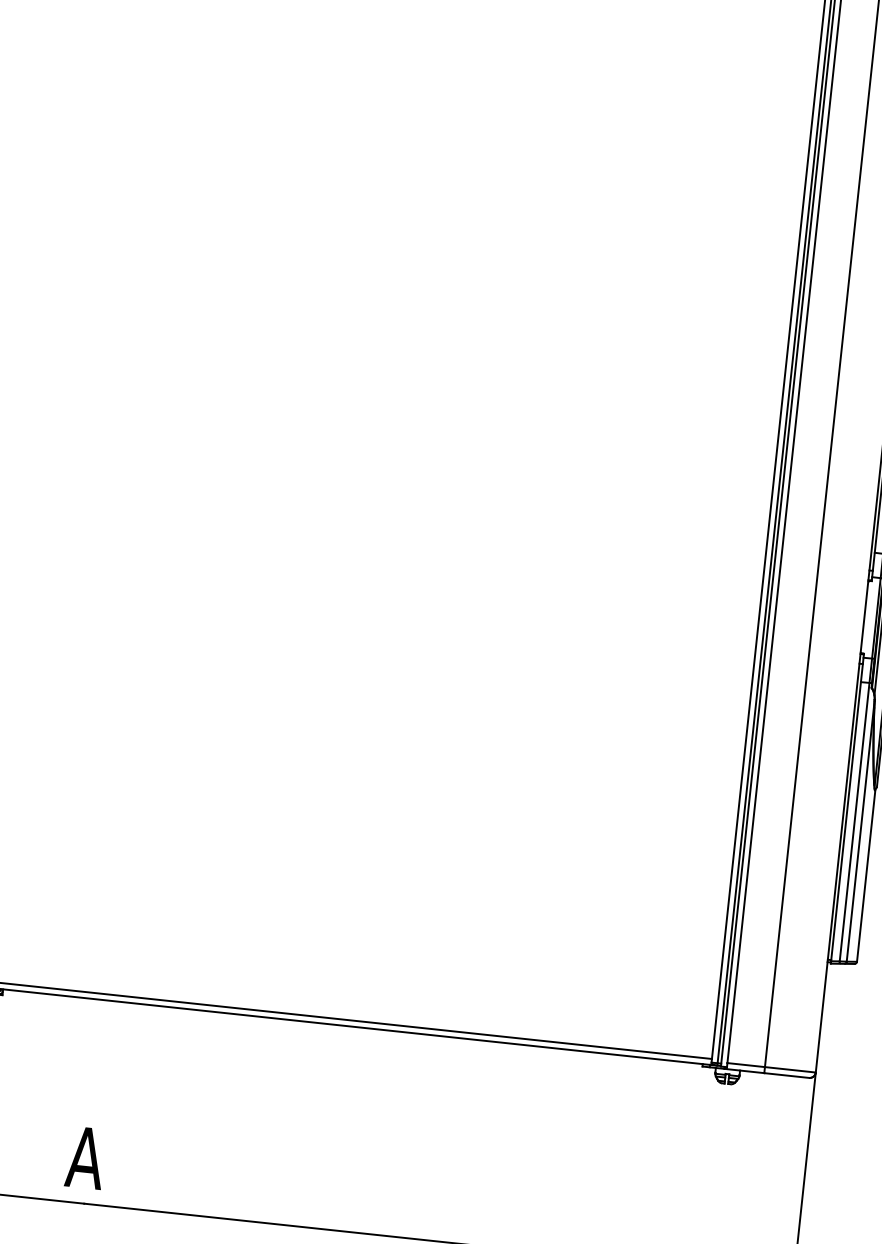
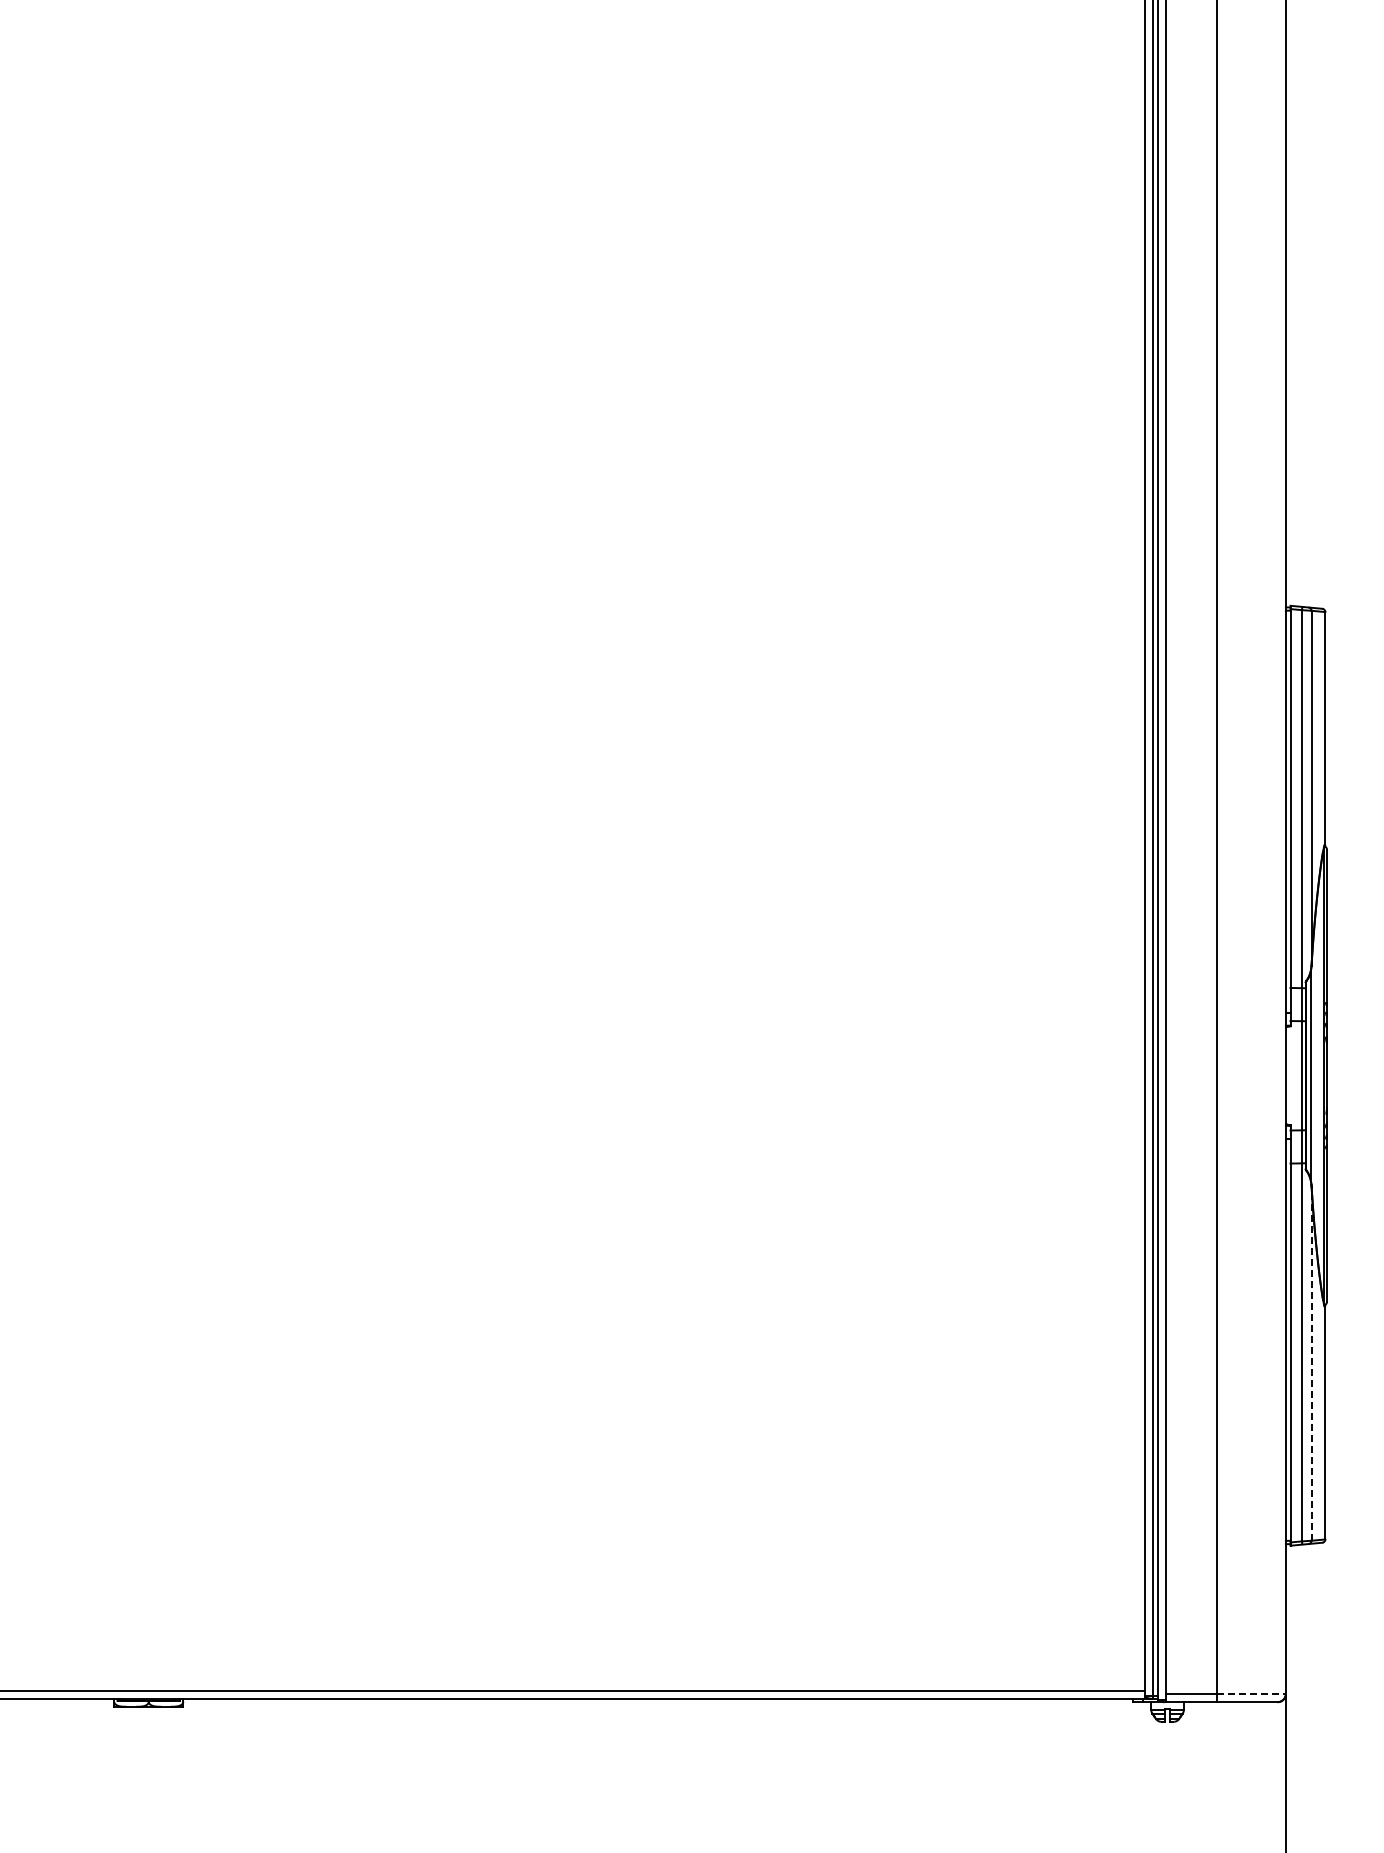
line: (860, 831) -> (1311, 1363), solid -> dashed
line: (790, 1069) -> (1251, 1693), solid -> dashed

